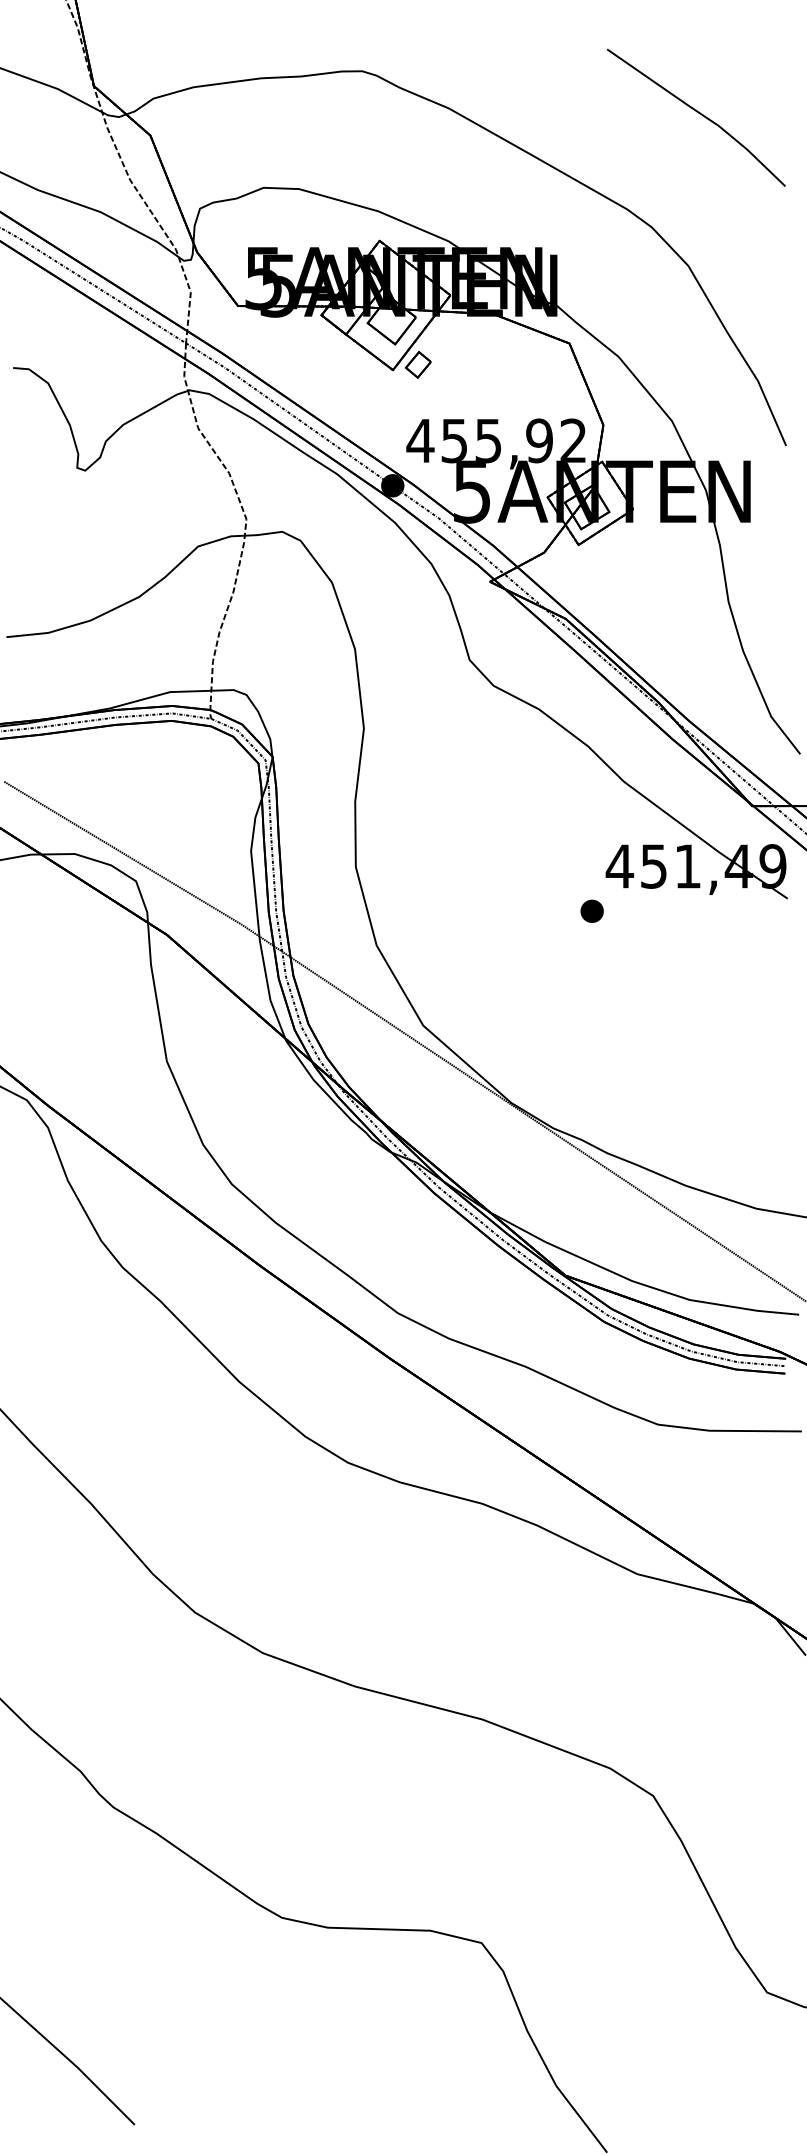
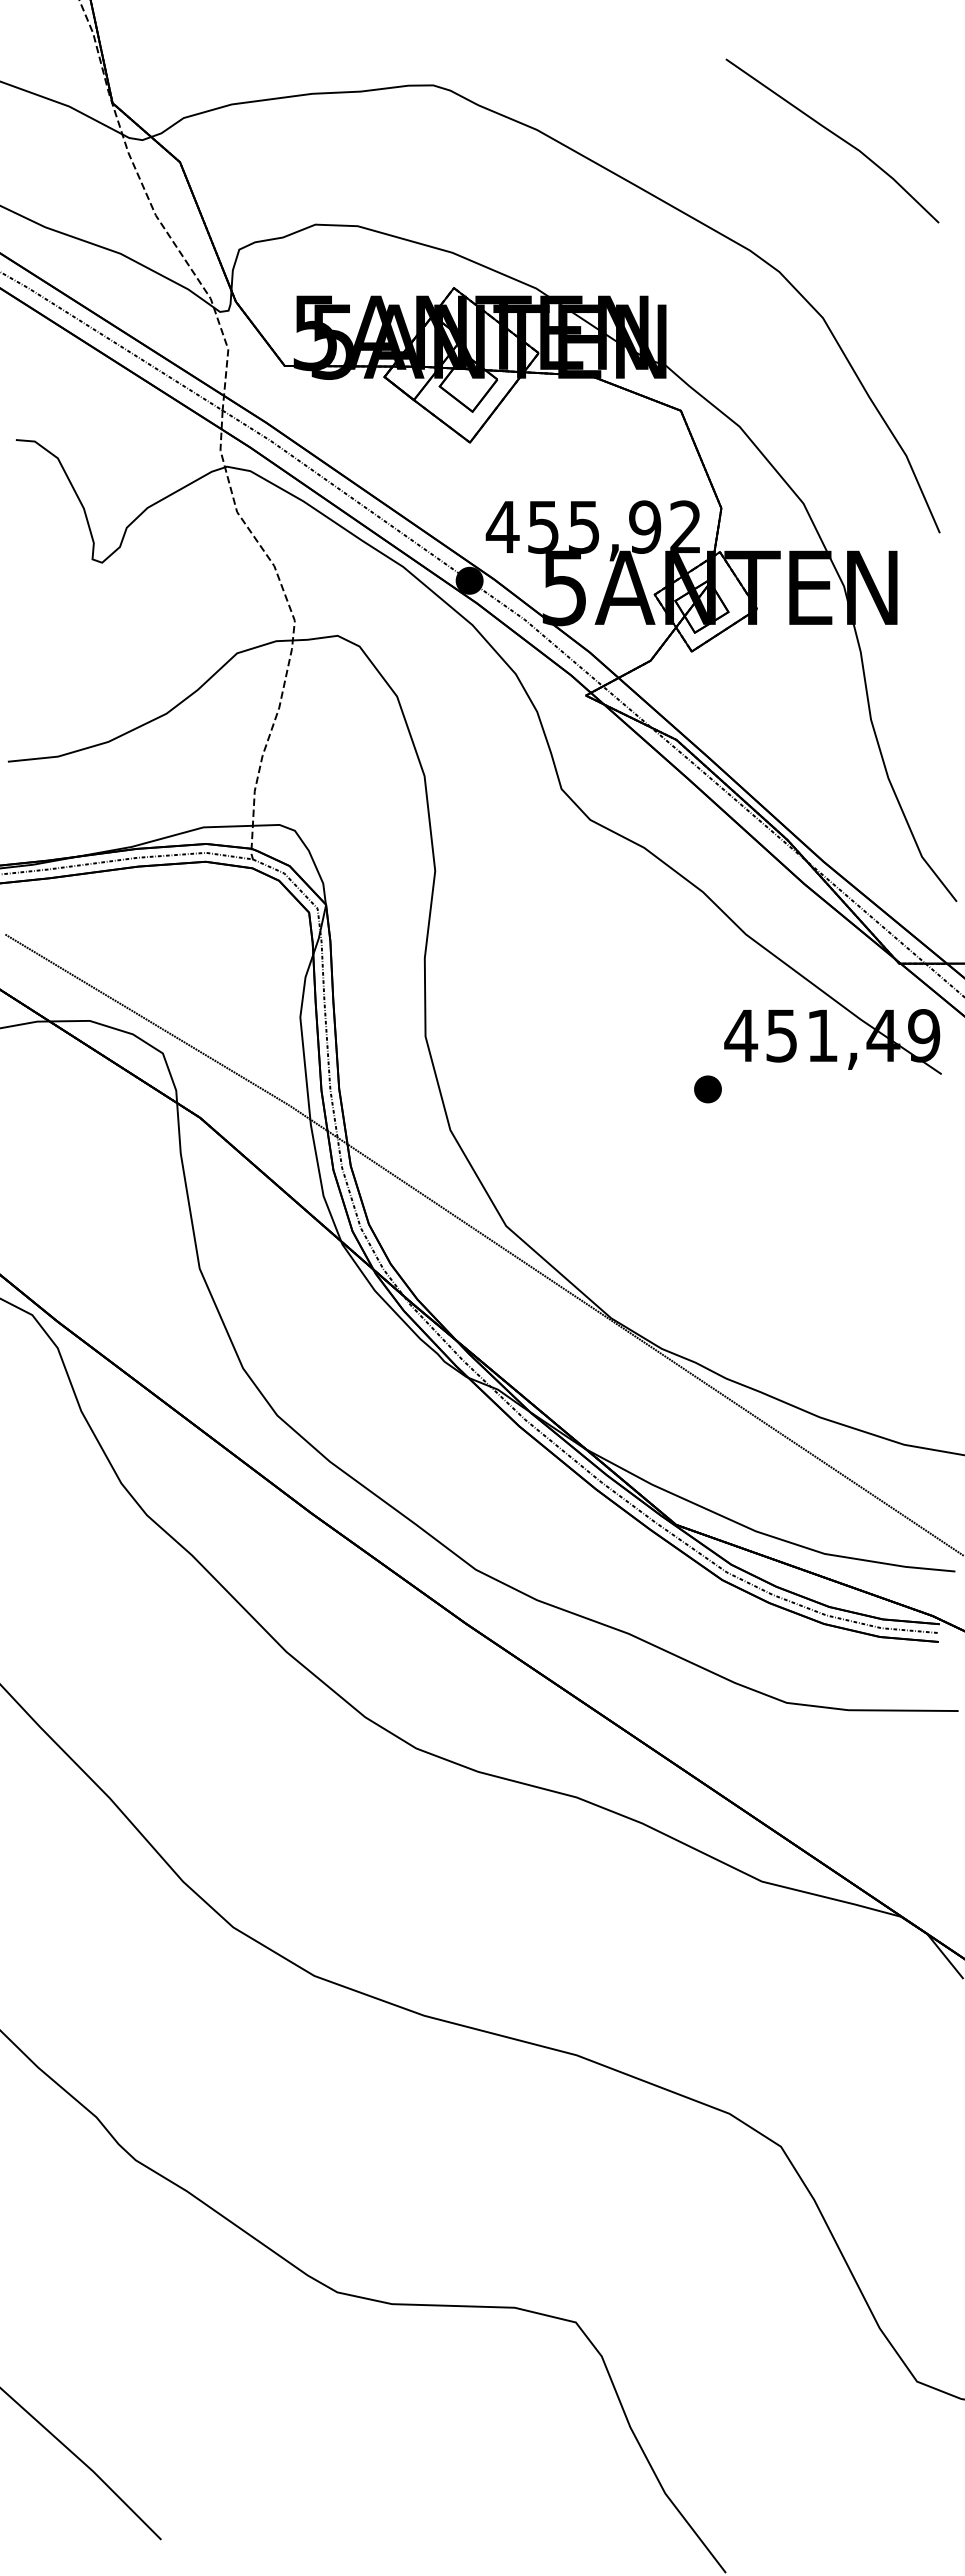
part: (417, 365) -> (499, 436), removed

